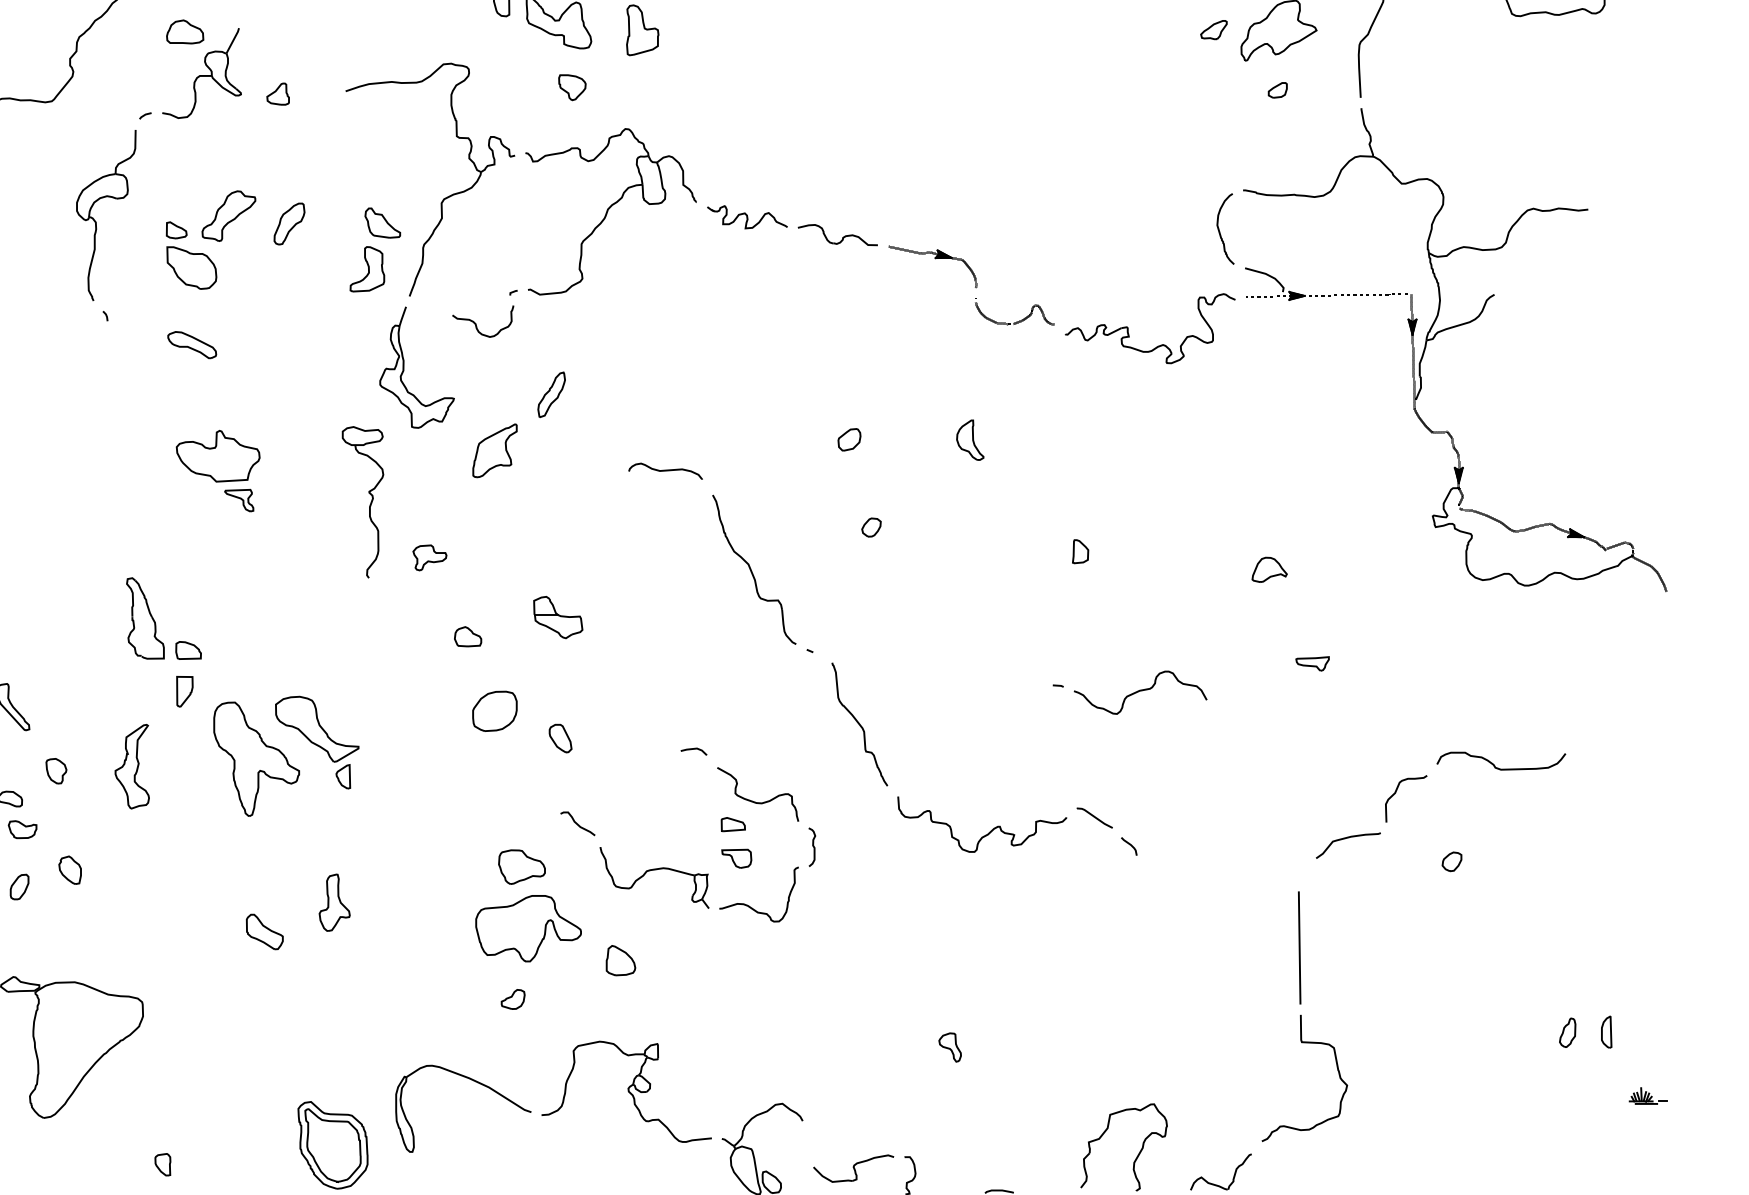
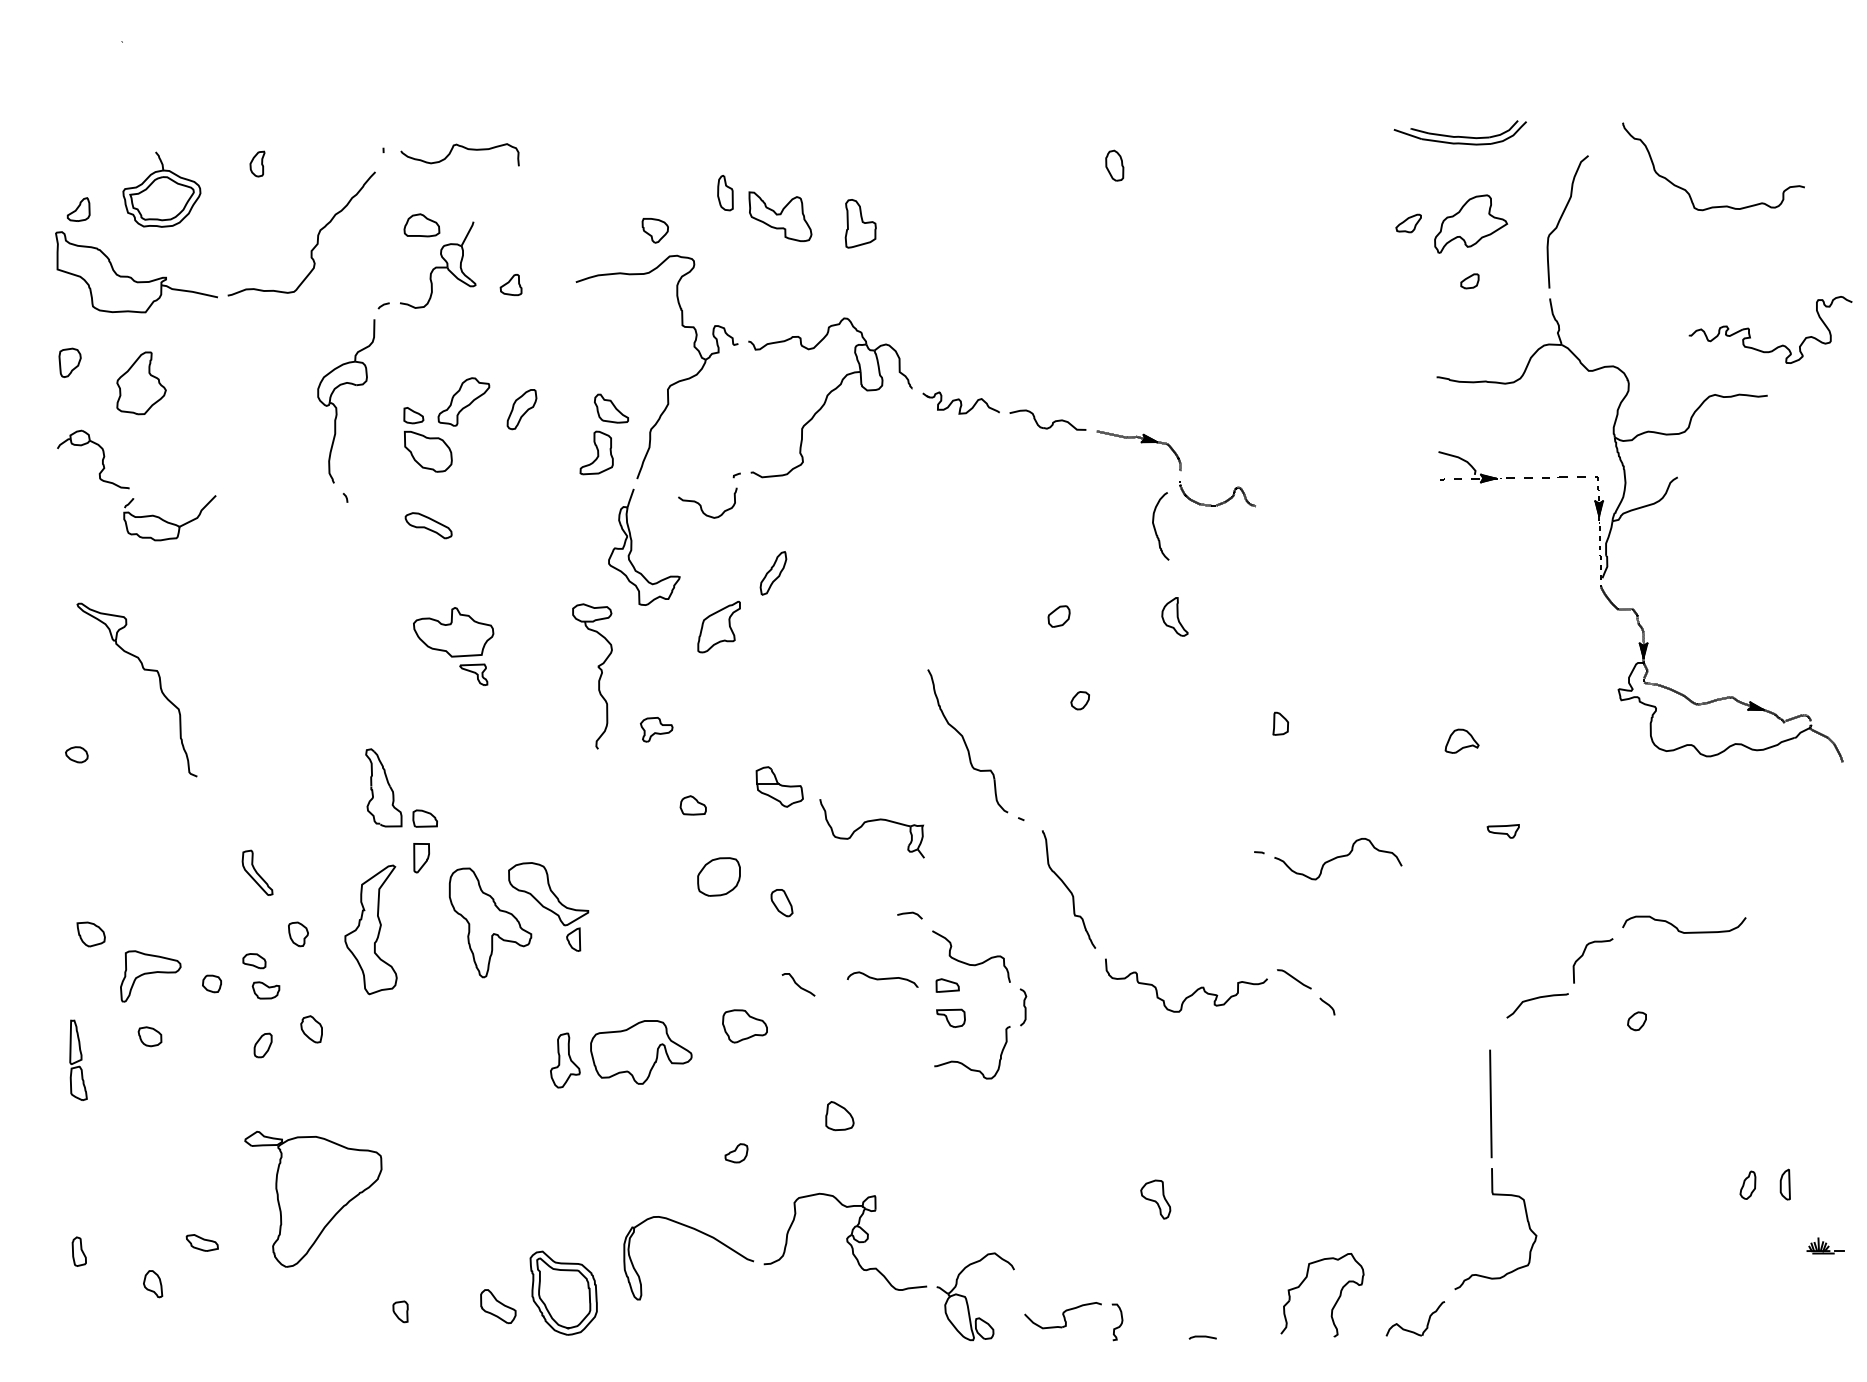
part: (571, 87) -> (654, 230), moved
curve: (1220, 230) -> (1155, 527), moved
part: (1159, 344) -> (1779, 345), moved
curve: (665, 471) -> (882, 979), moved
part: (132, 767) -> (371, 930), size x1.6
part: (650, 871) -> (868, 822), moved
part: (528, 928) -> (641, 1052), moved
part: (264, 931) -> (498, 1306), moved
part: (949, 1046) -> (1155, 1198), size x1.4

